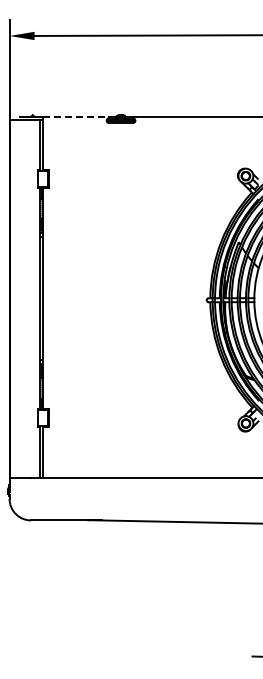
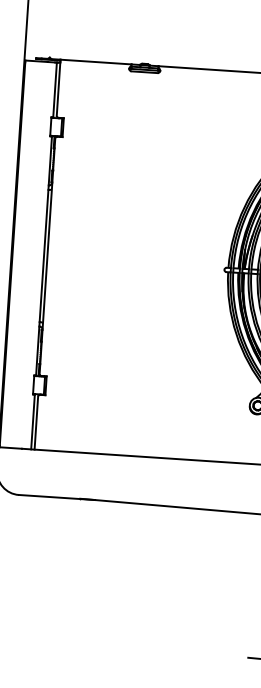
line: (75, 116) -> (95, 61), dashed -> solid

